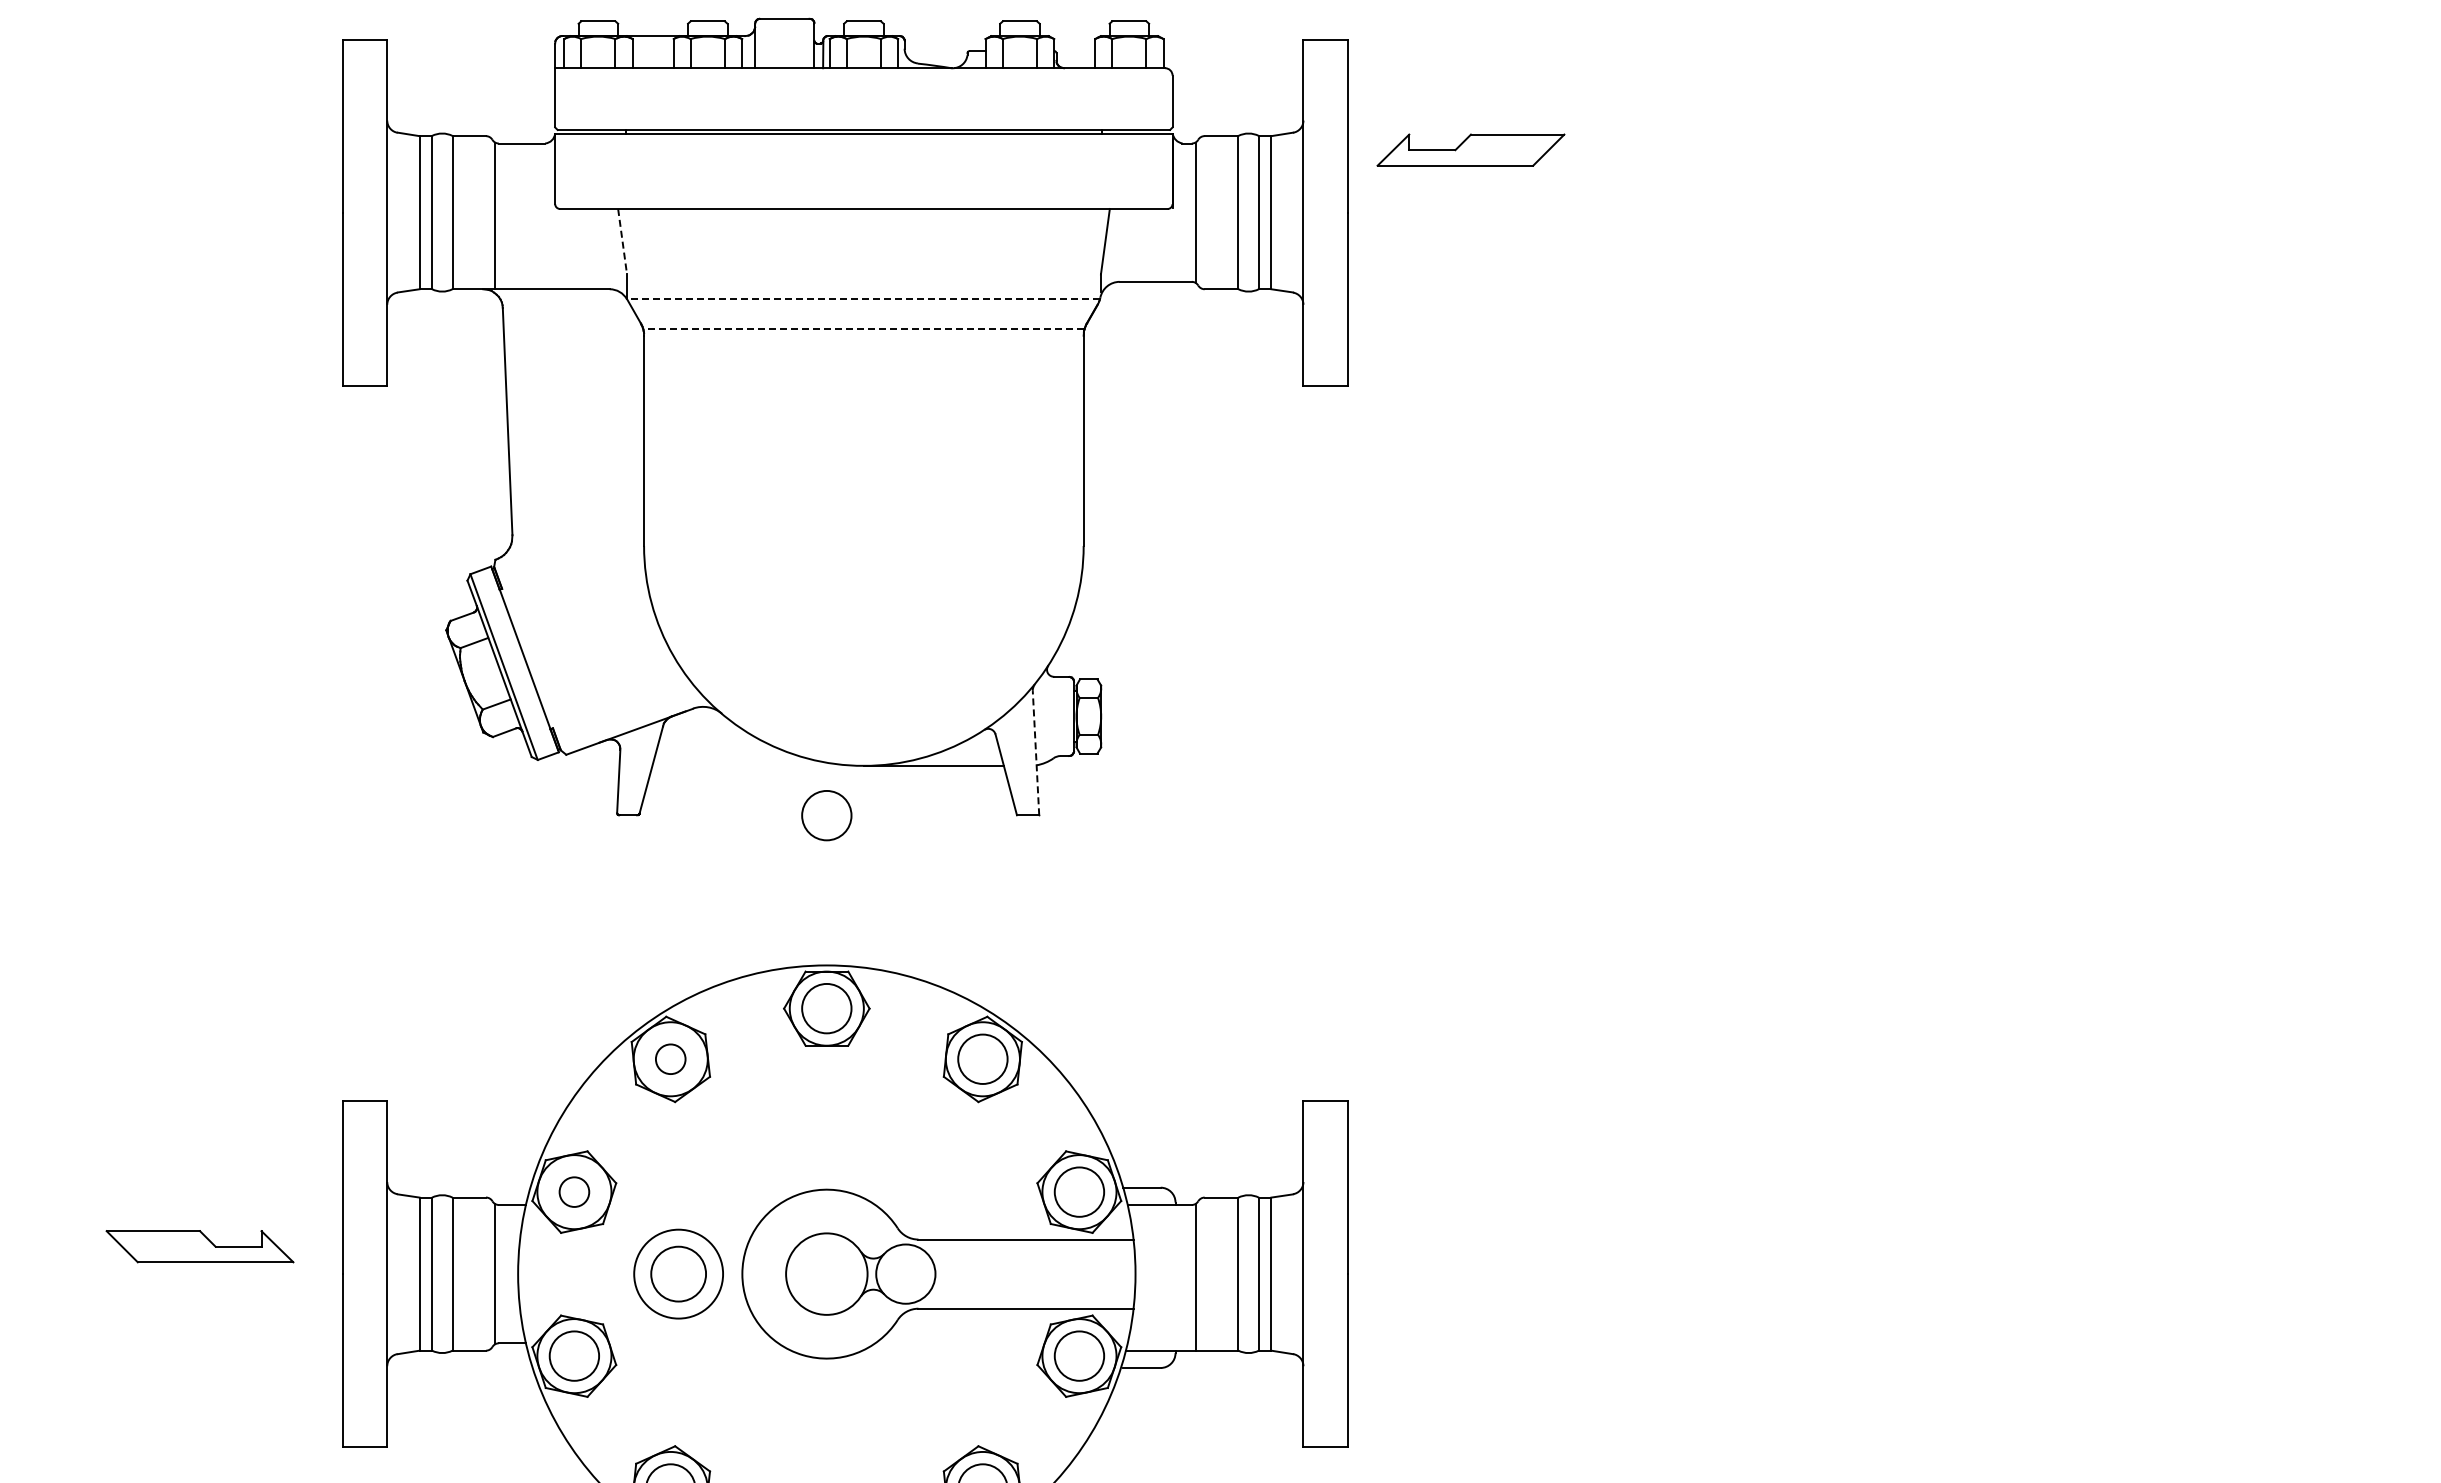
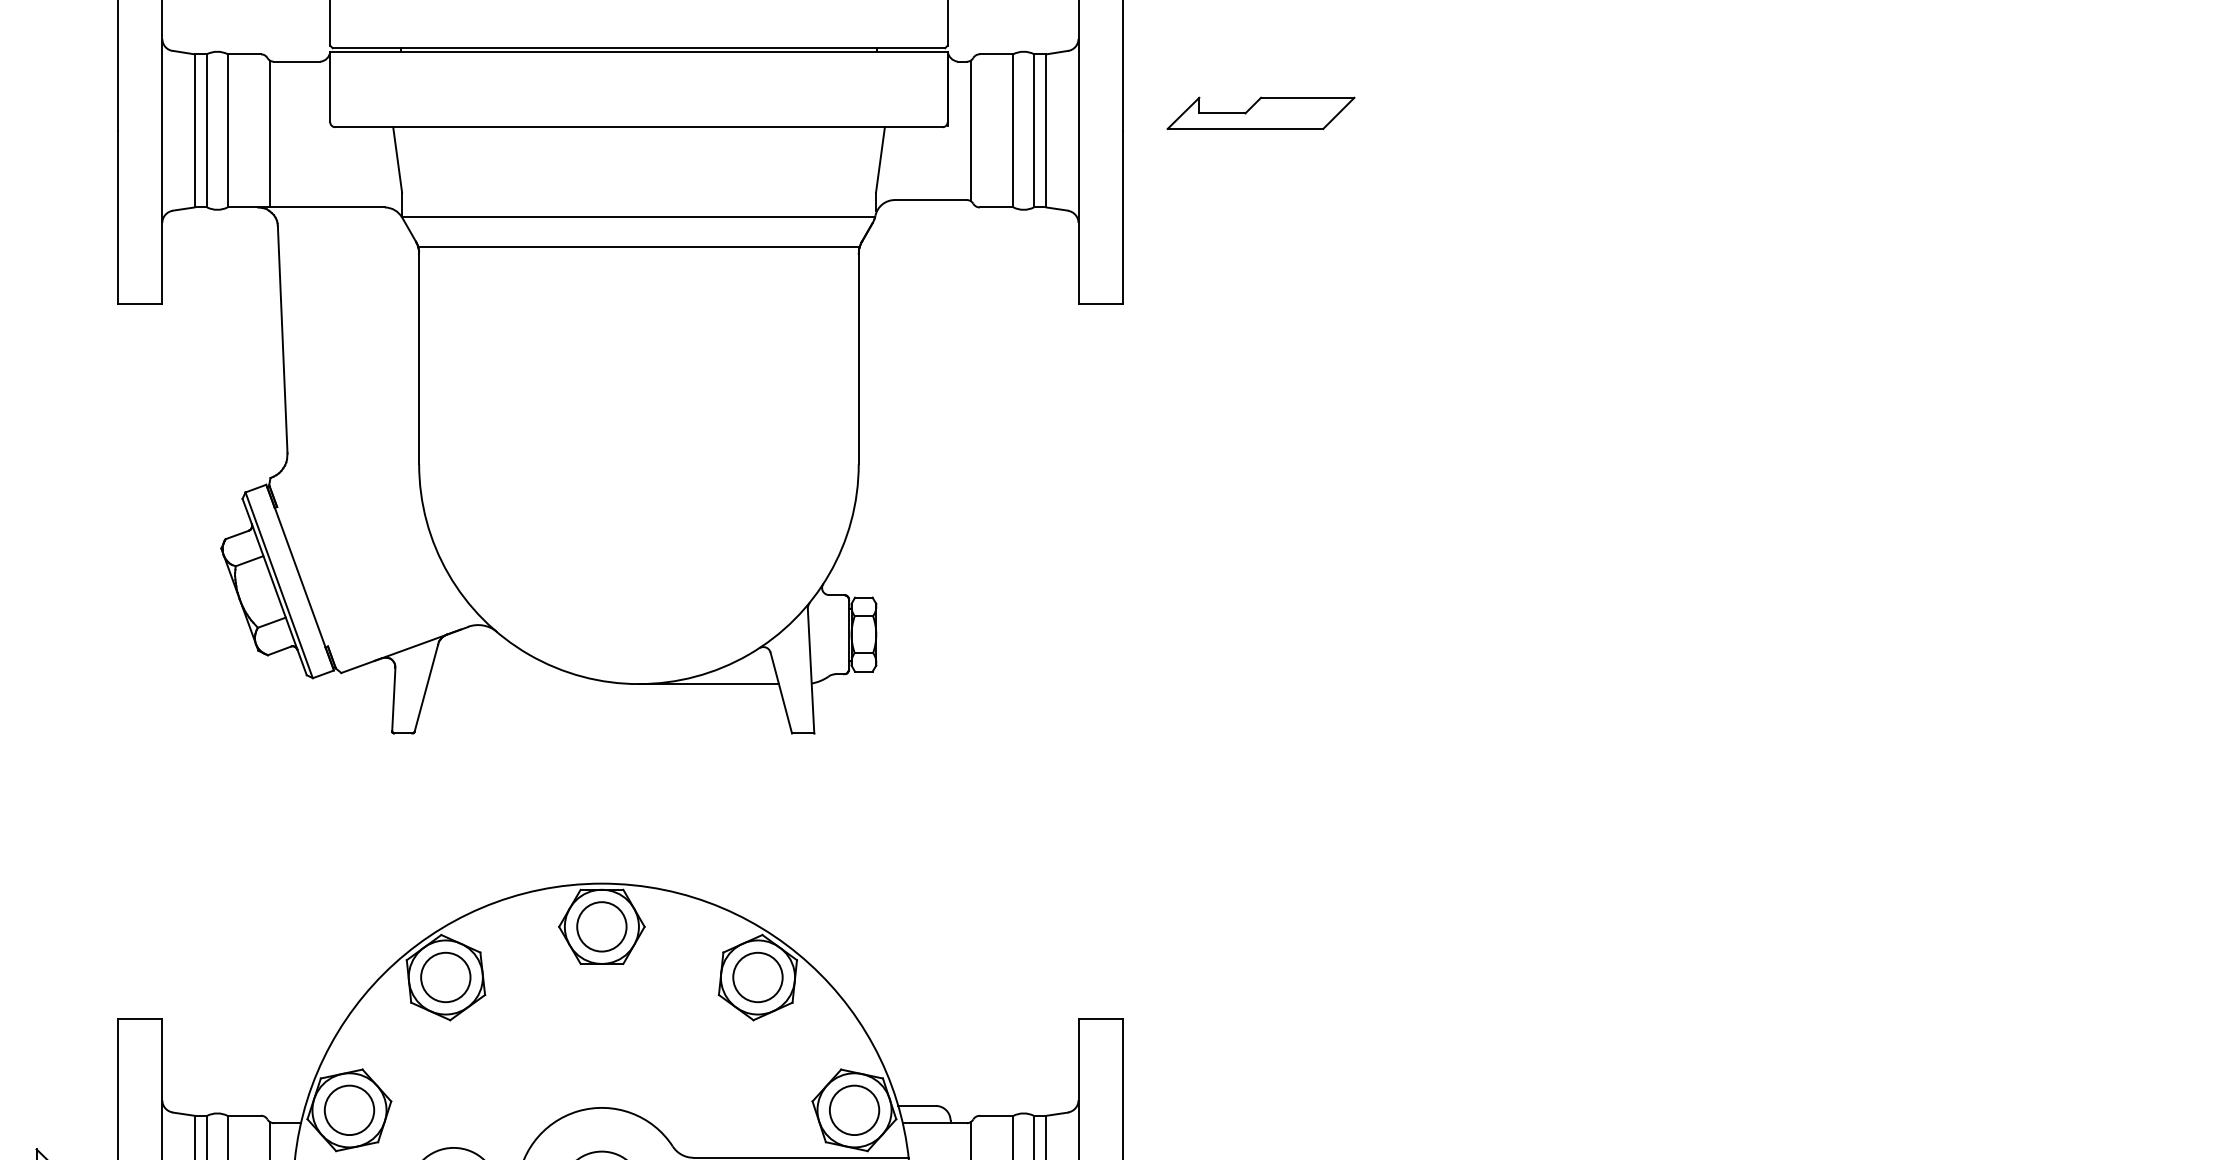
part: (1470, 149) -> (1260, 112), moved
line: (622, 242) -> (397, 160), dashed -> solid
line: (863, 299) -> (638, 217), dashed -> solid
line: (863, 329) -> (638, 247), dashed -> solid
line: (1035, 752) -> (810, 670), dashed -> solid
circle: (826, 815) -> (601, 733), removed
circle: (670, 1058) -> (445, 976), size x1.67
circle: (574, 1191) -> (349, 1109), size x1.67

